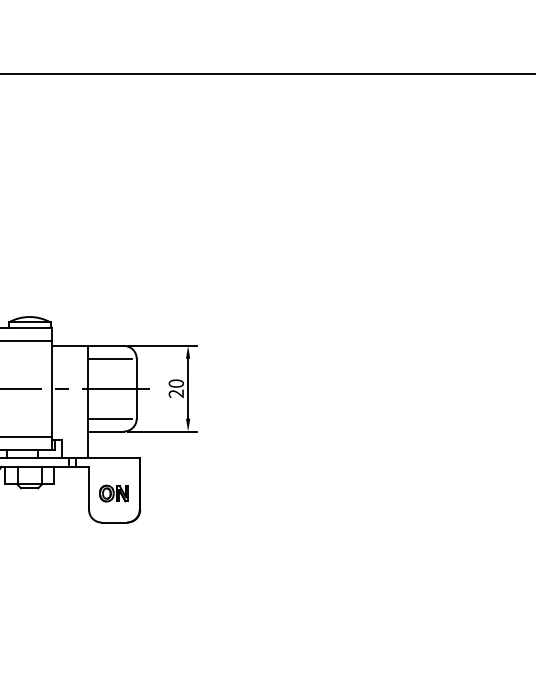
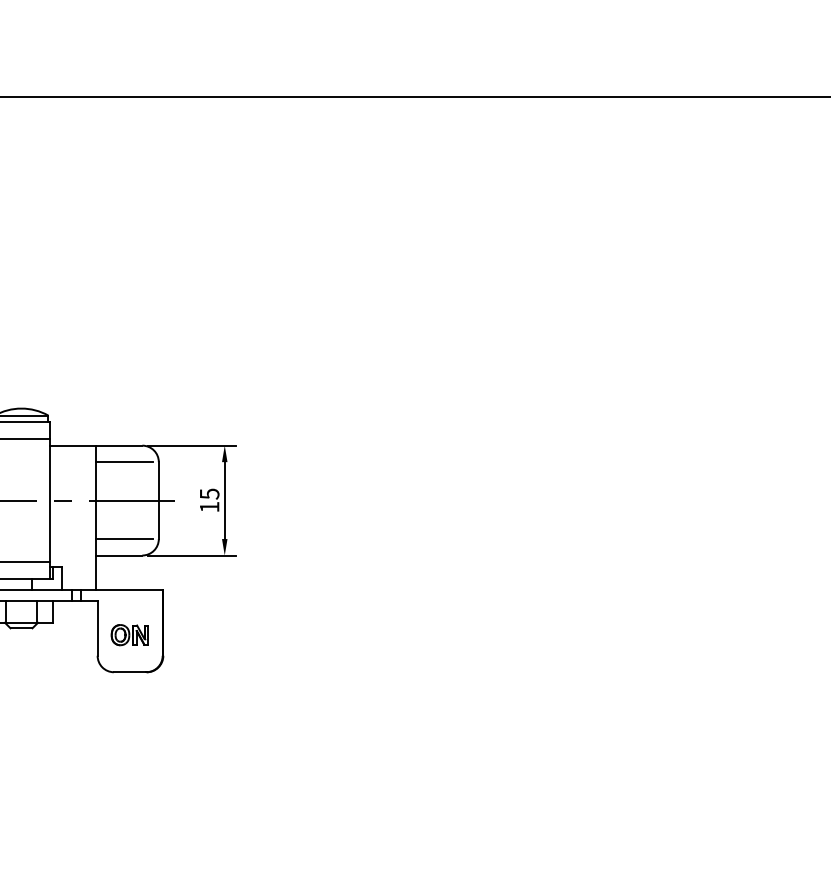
text: (176, 388) -> (209, 500), 20 -> 15

